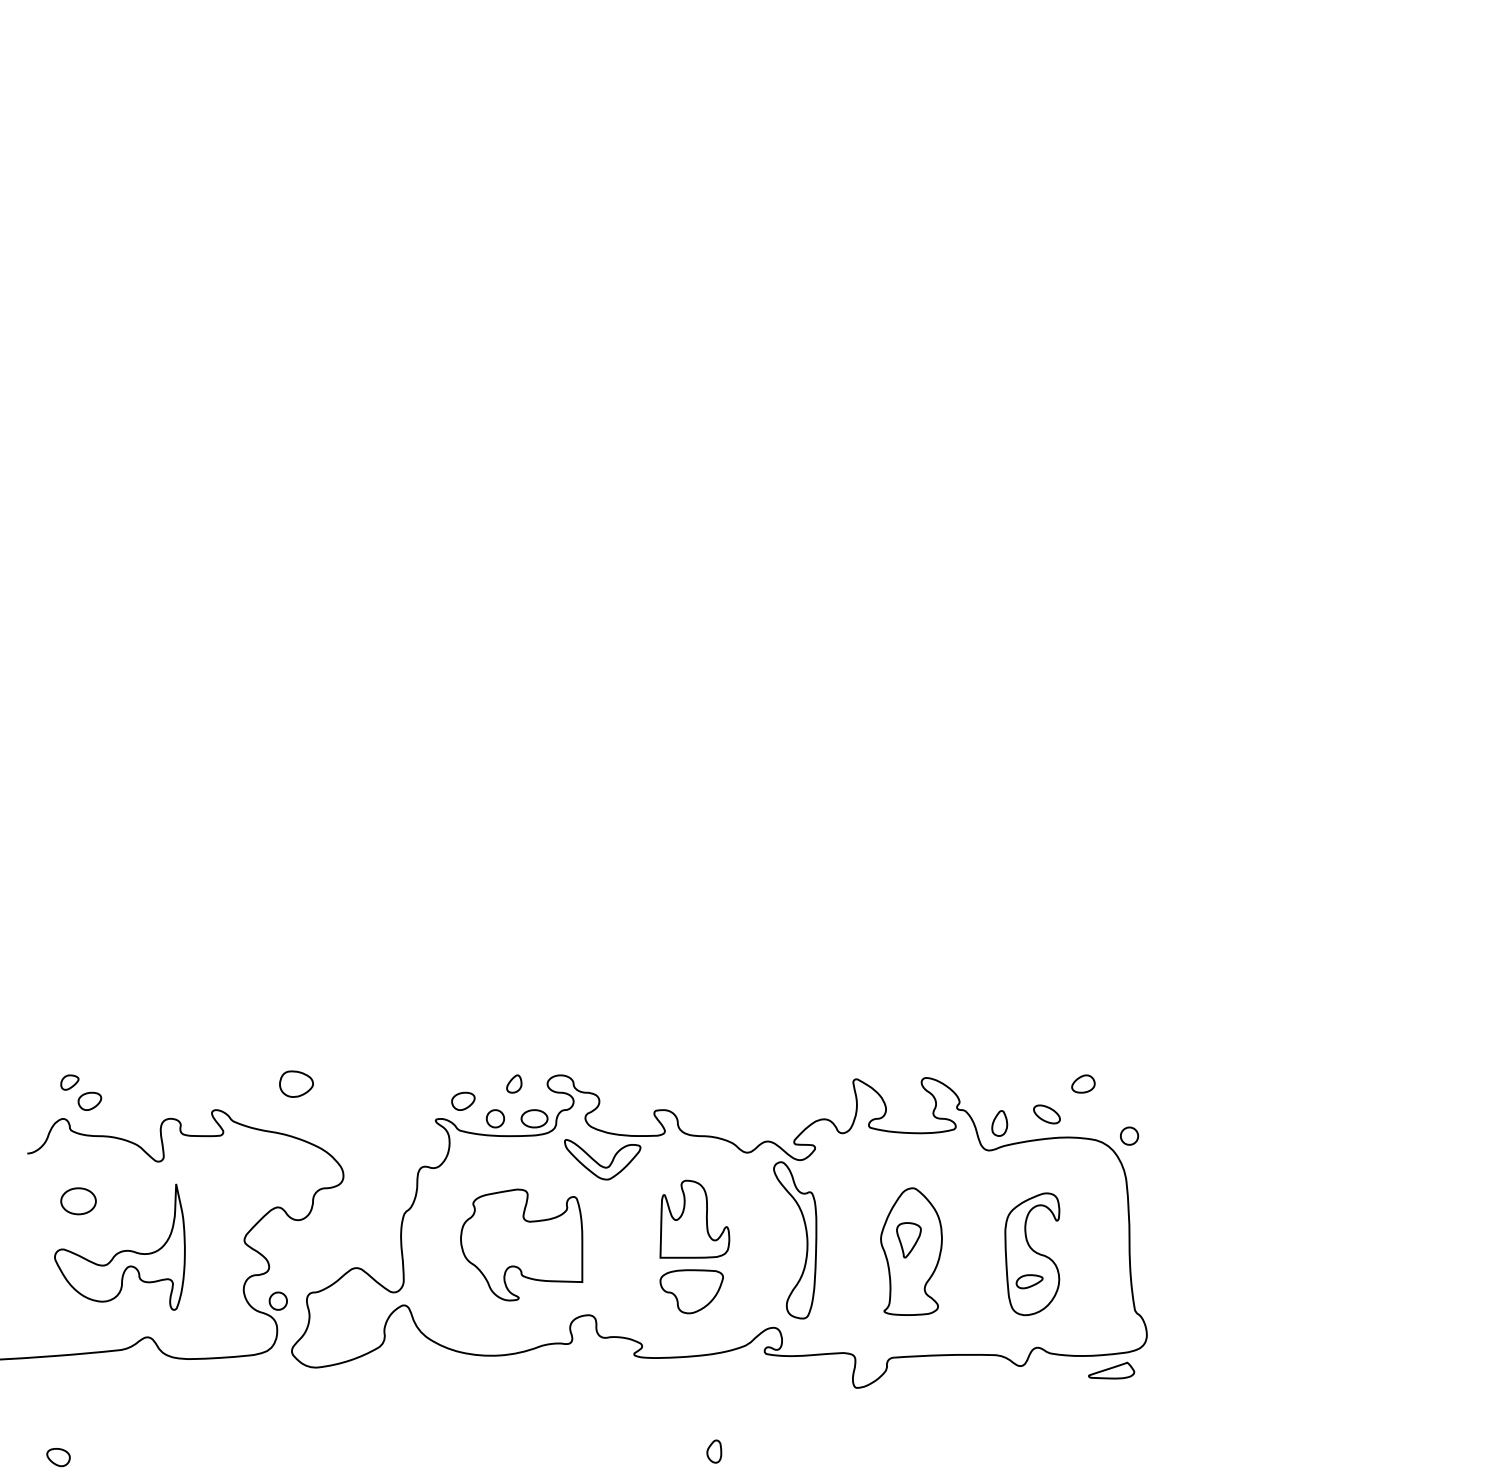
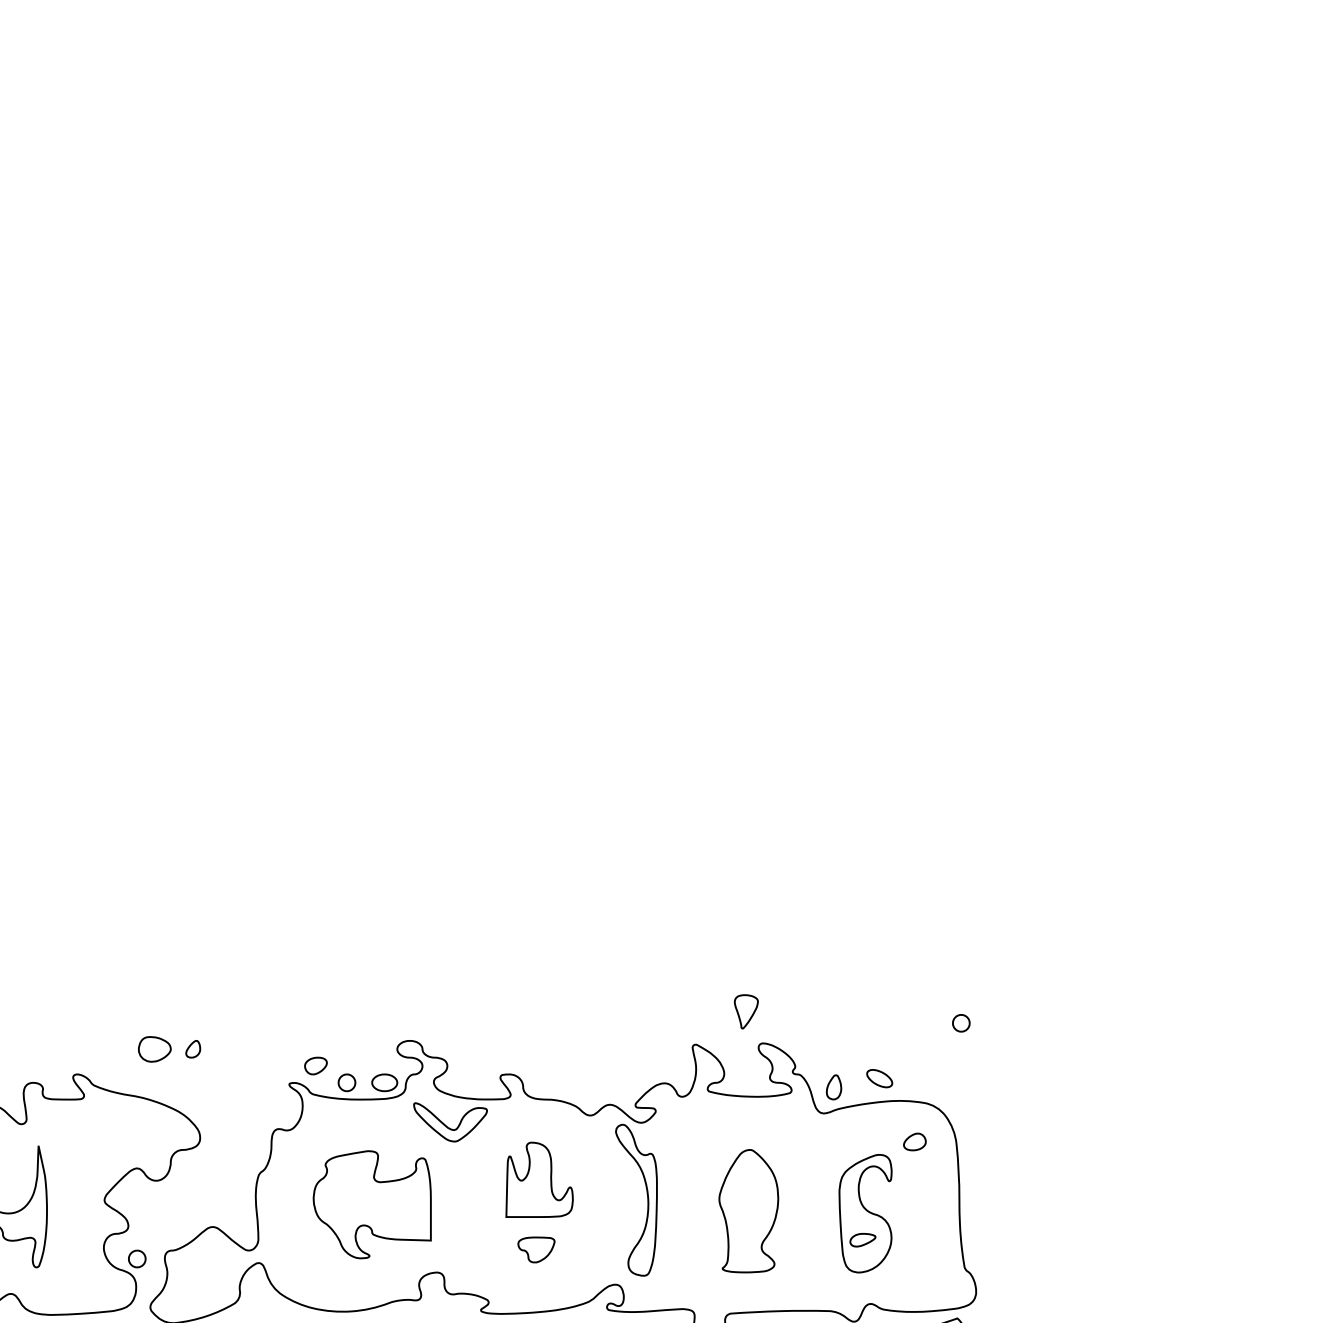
part: (514, 1083) -> (193, 1048), moved
part: (1083, 1083) -> (914, 1141), moved
part: (1129, 1135) -> (961, 1022), moved
part: (908, 1240) -> (745, 1012), moved
part: (691, 1291) -> (536, 1249), size x0.6

